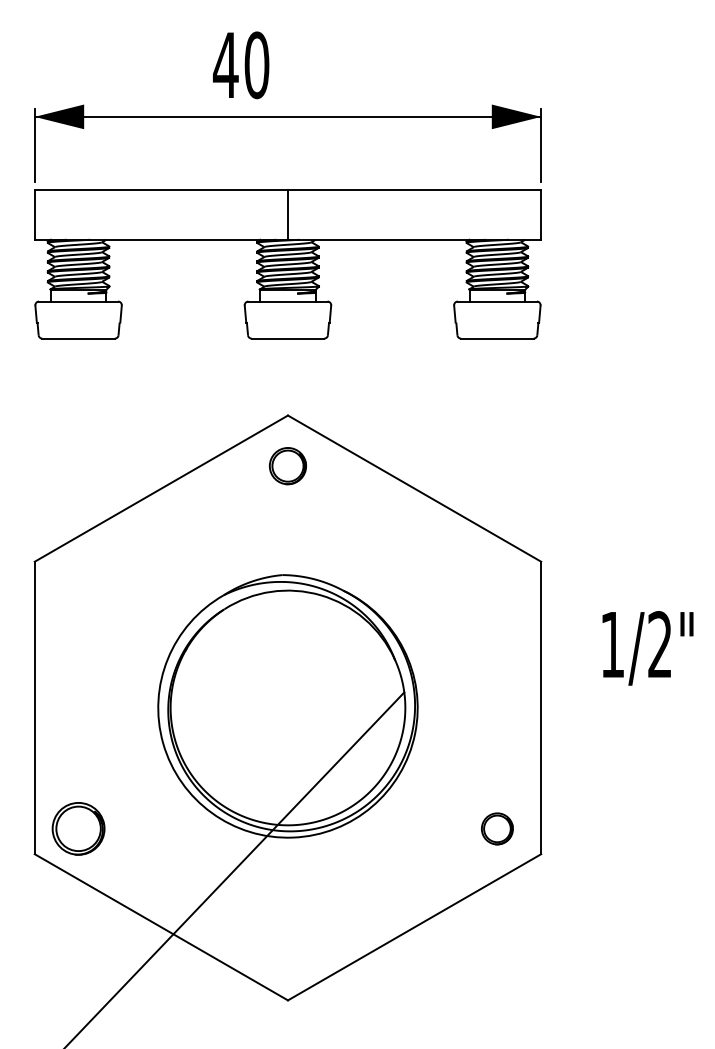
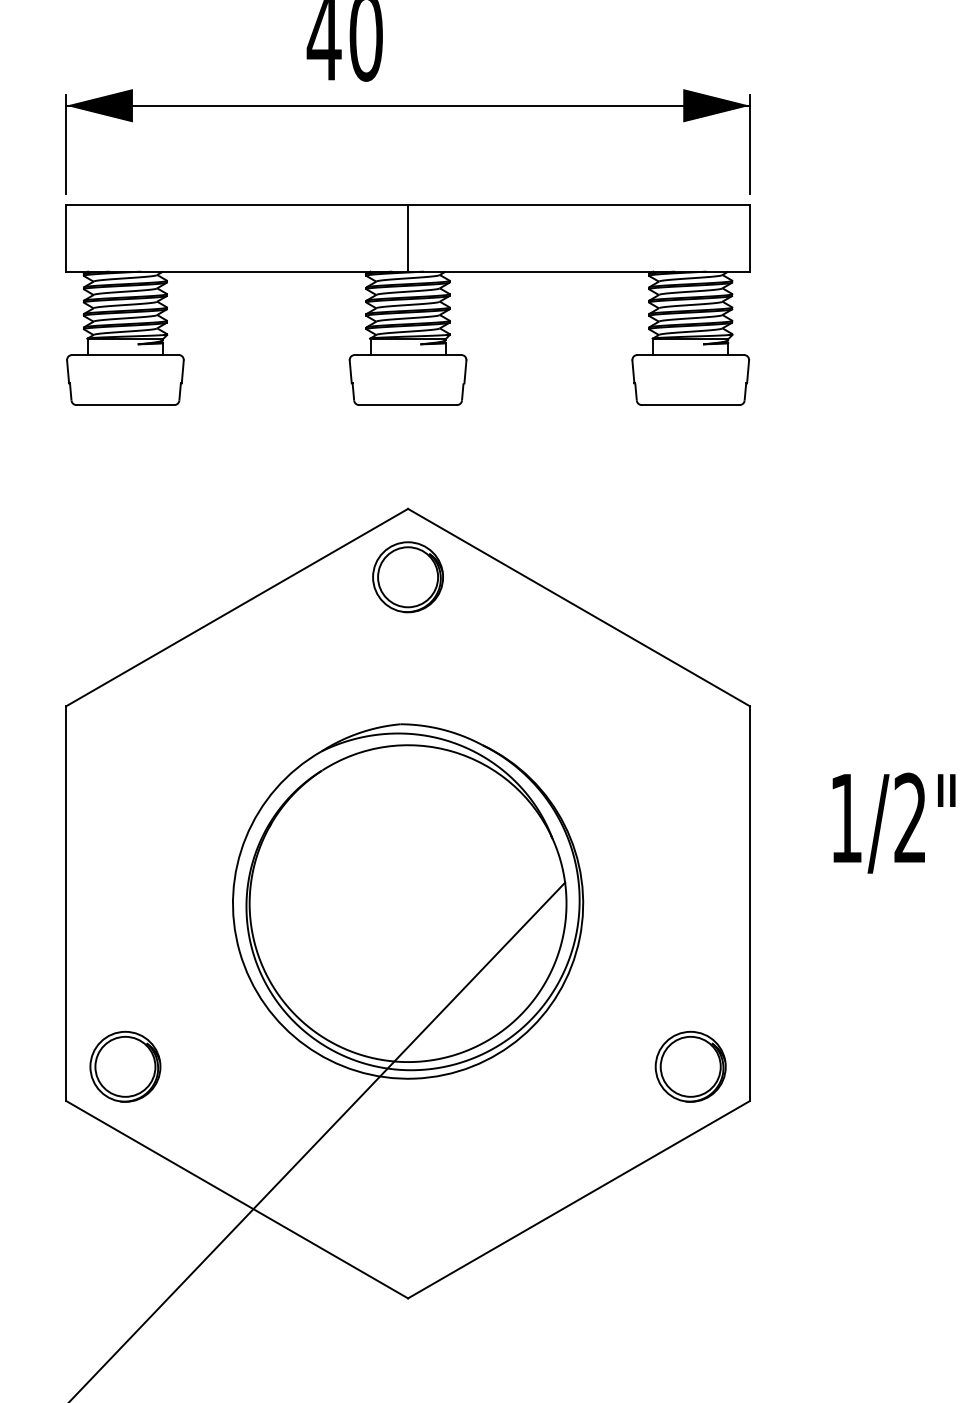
part: (287, 465) -> (407, 576), size x1.43
part: (497, 828) -> (690, 1066), size x1.67

